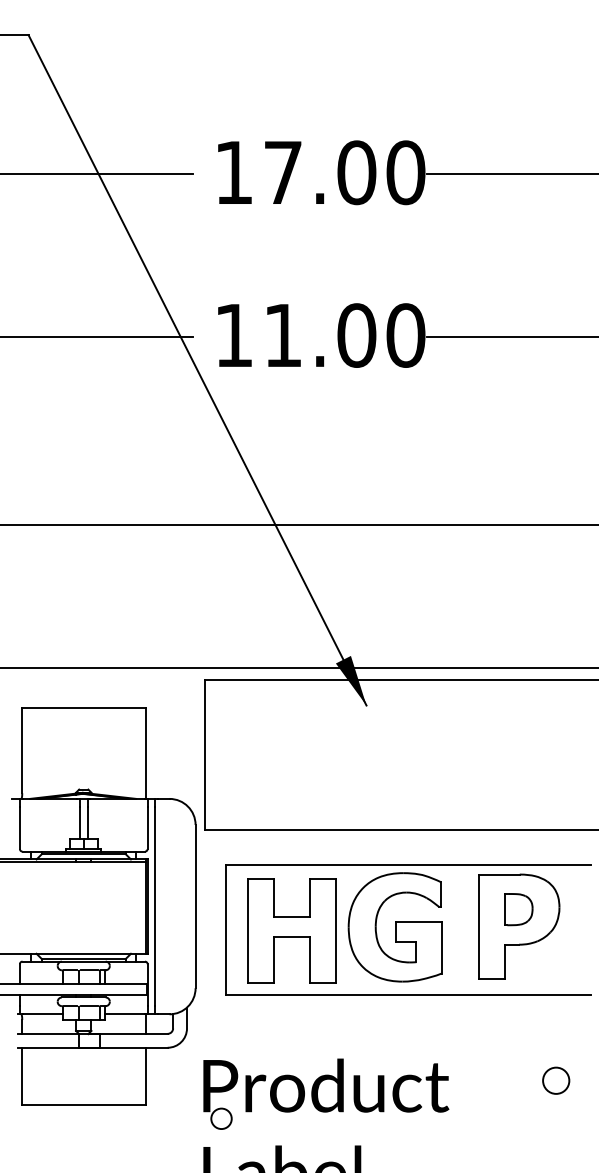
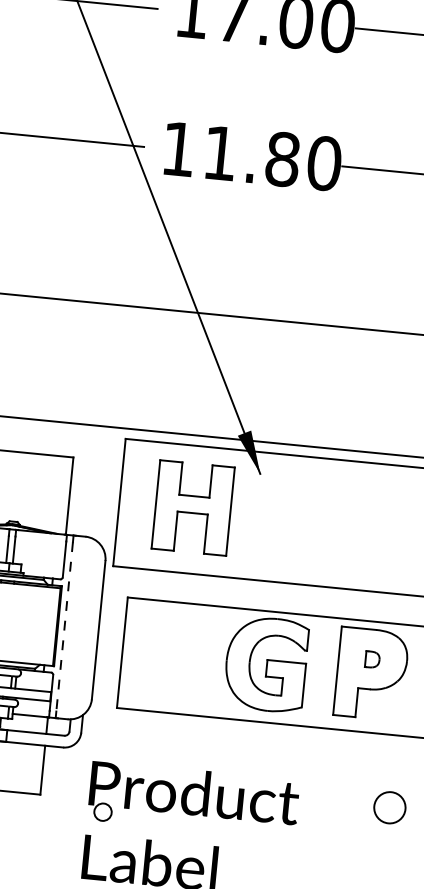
text: (356, 335) -> (282, 159), 11.00 -> 11.80
line: (155, 906) -> (64, 626), solid -> dashed
part: (518, 909) -> (372, 659), size x0.6
part: (291, 930) -> (192, 507), moved
circle: (556, 1080) -> (390, 807), size x1.4

